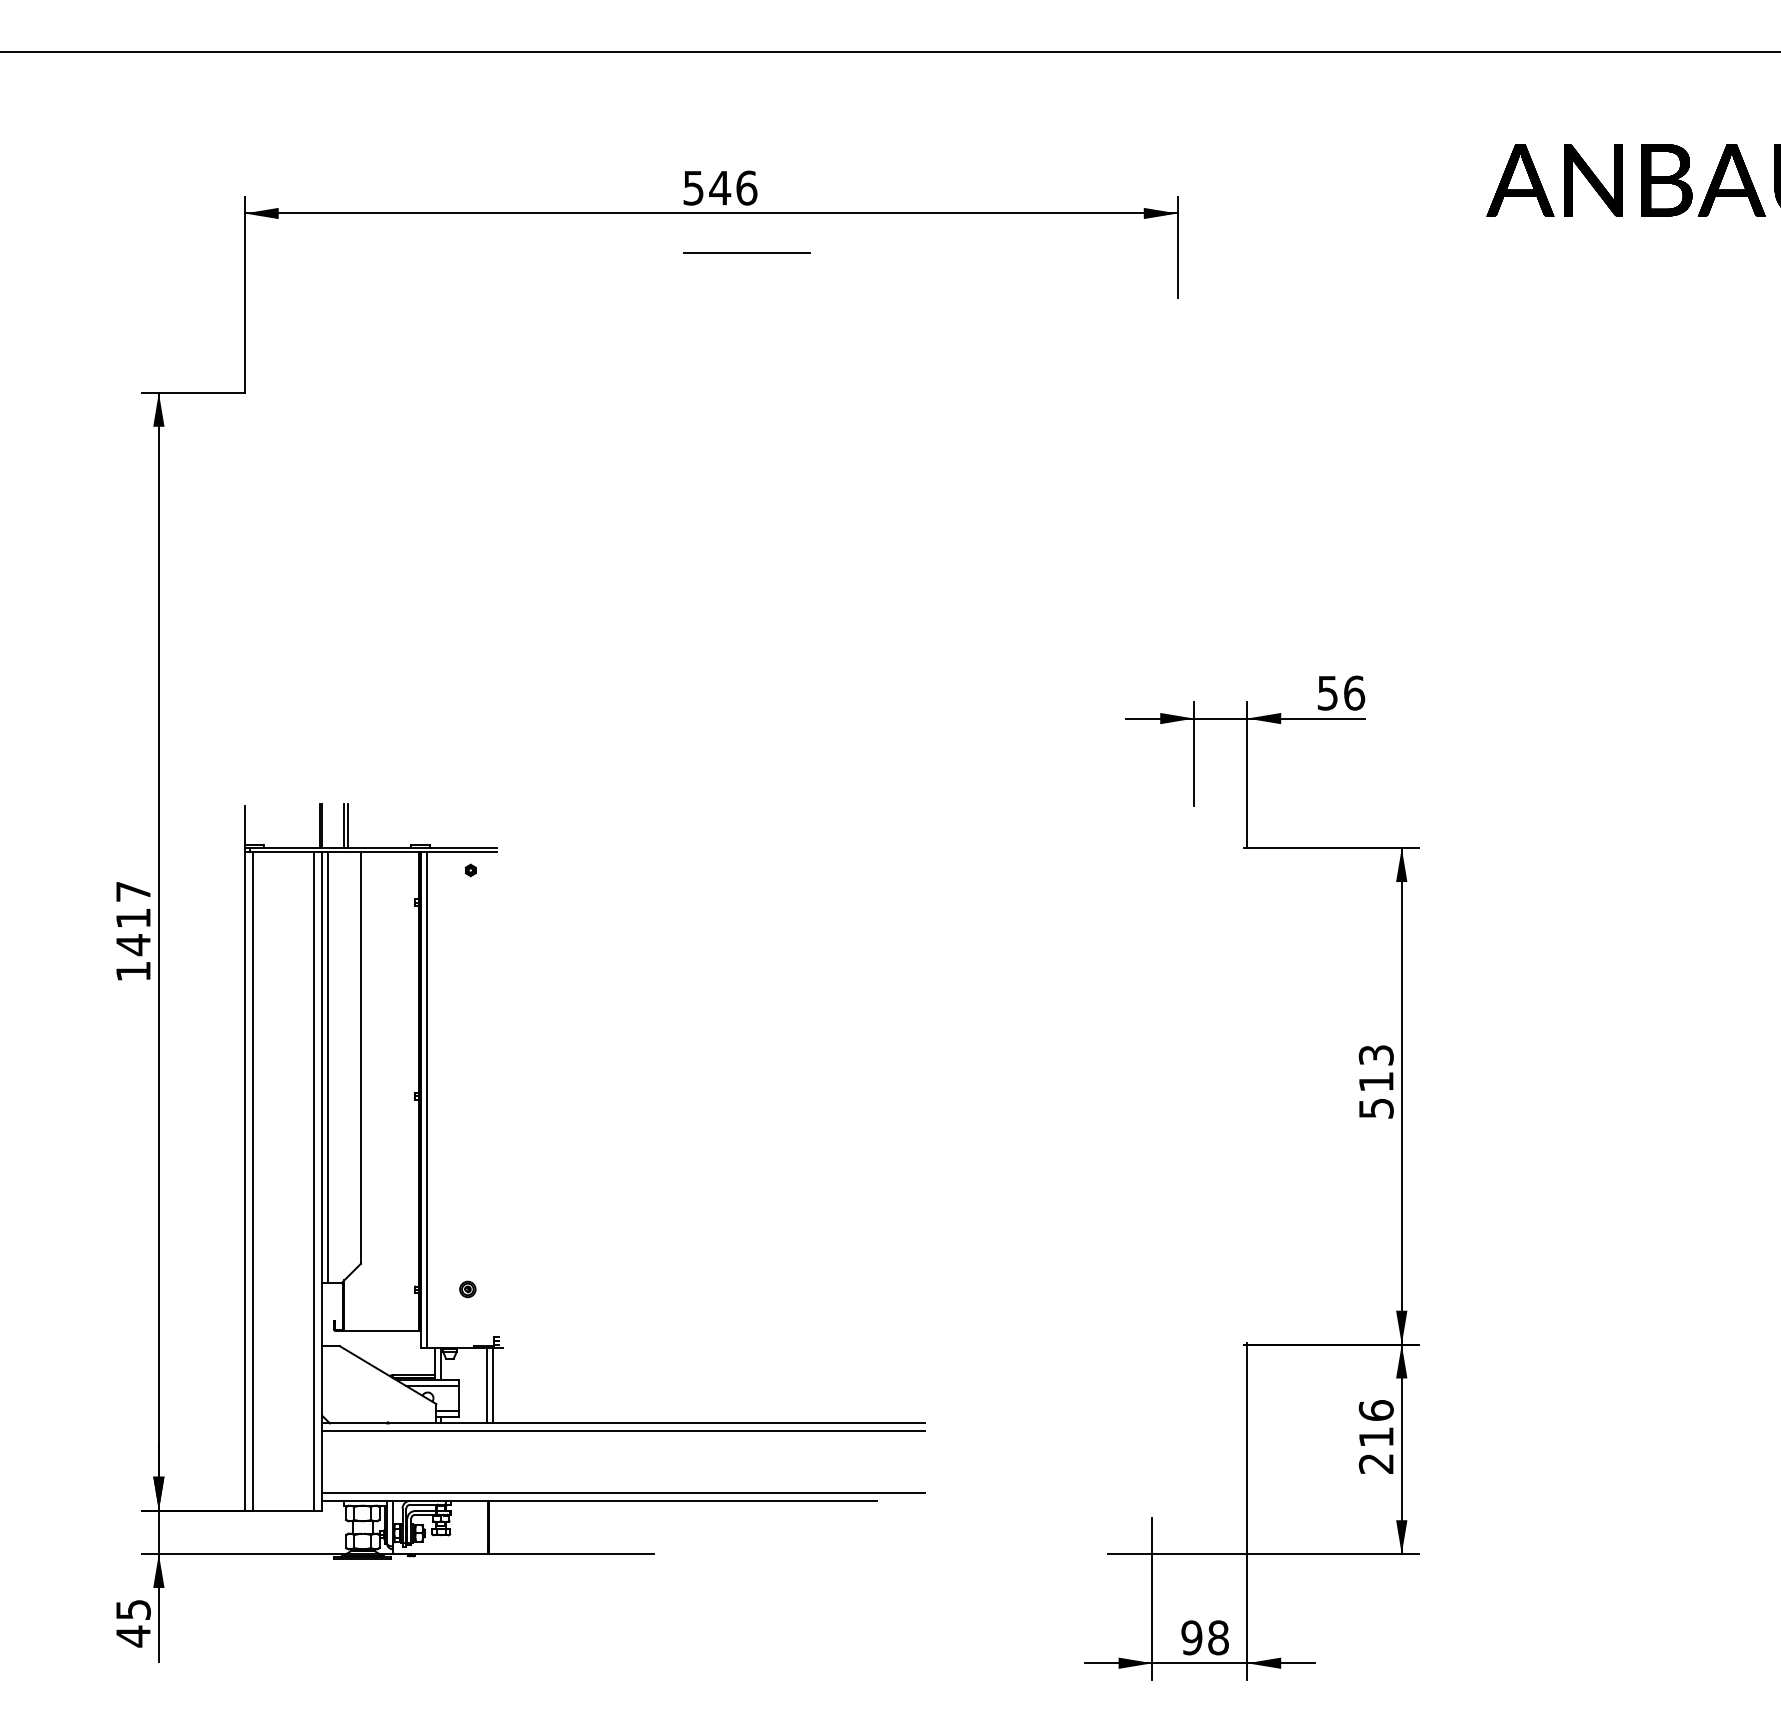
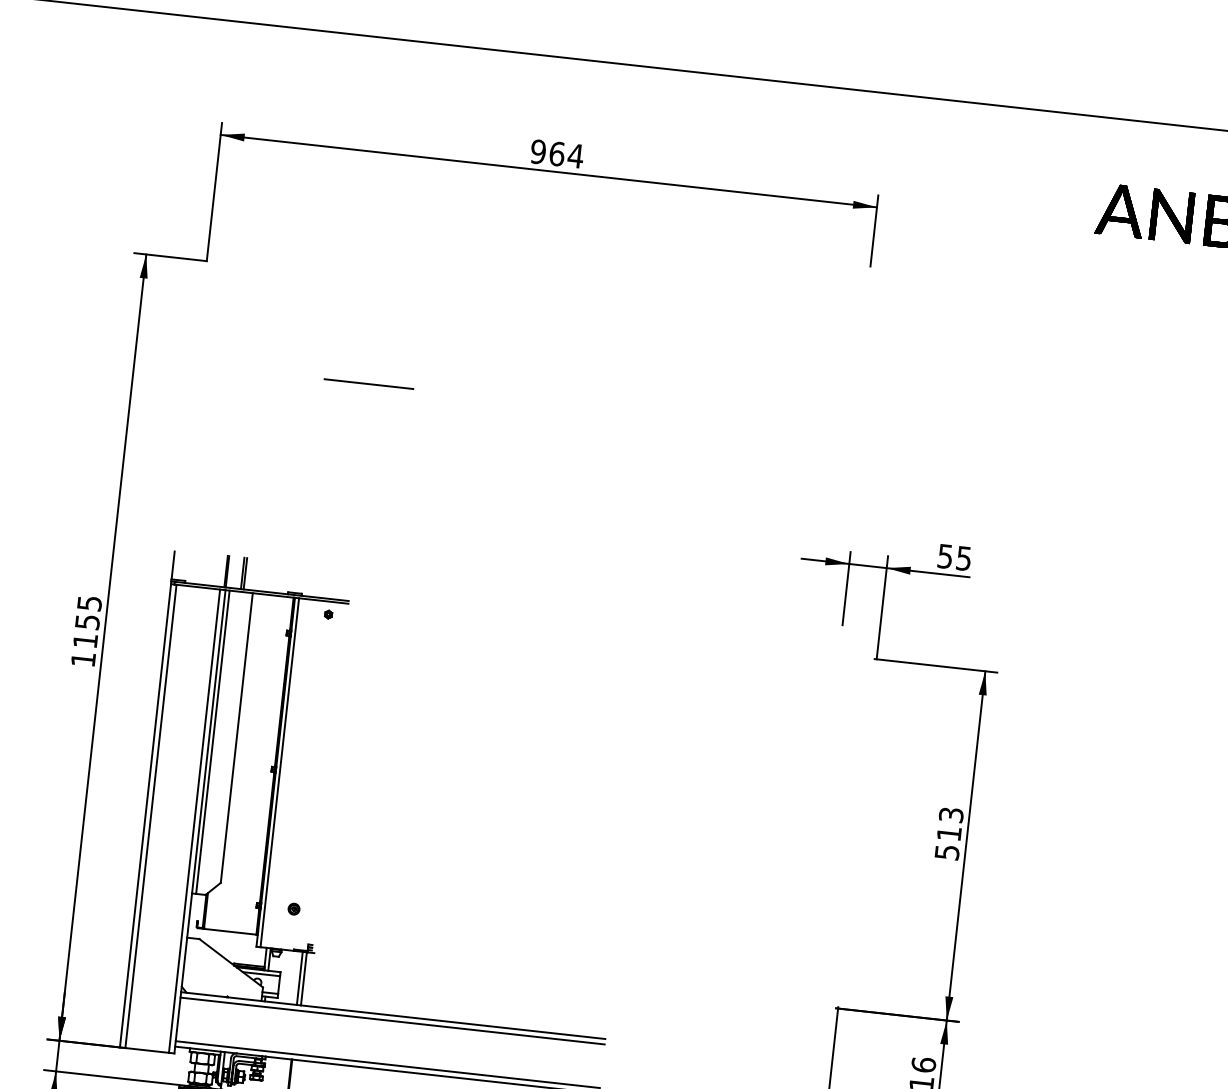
text: (720, 187) -> (557, 153), 546 -> 964
line: (746, 252) -> (368, 383), moved
text: (1354, 692) -> (964, 558), 56 -> 55
text: (133, 919) -> (87, 622), 1417 -> 1155

